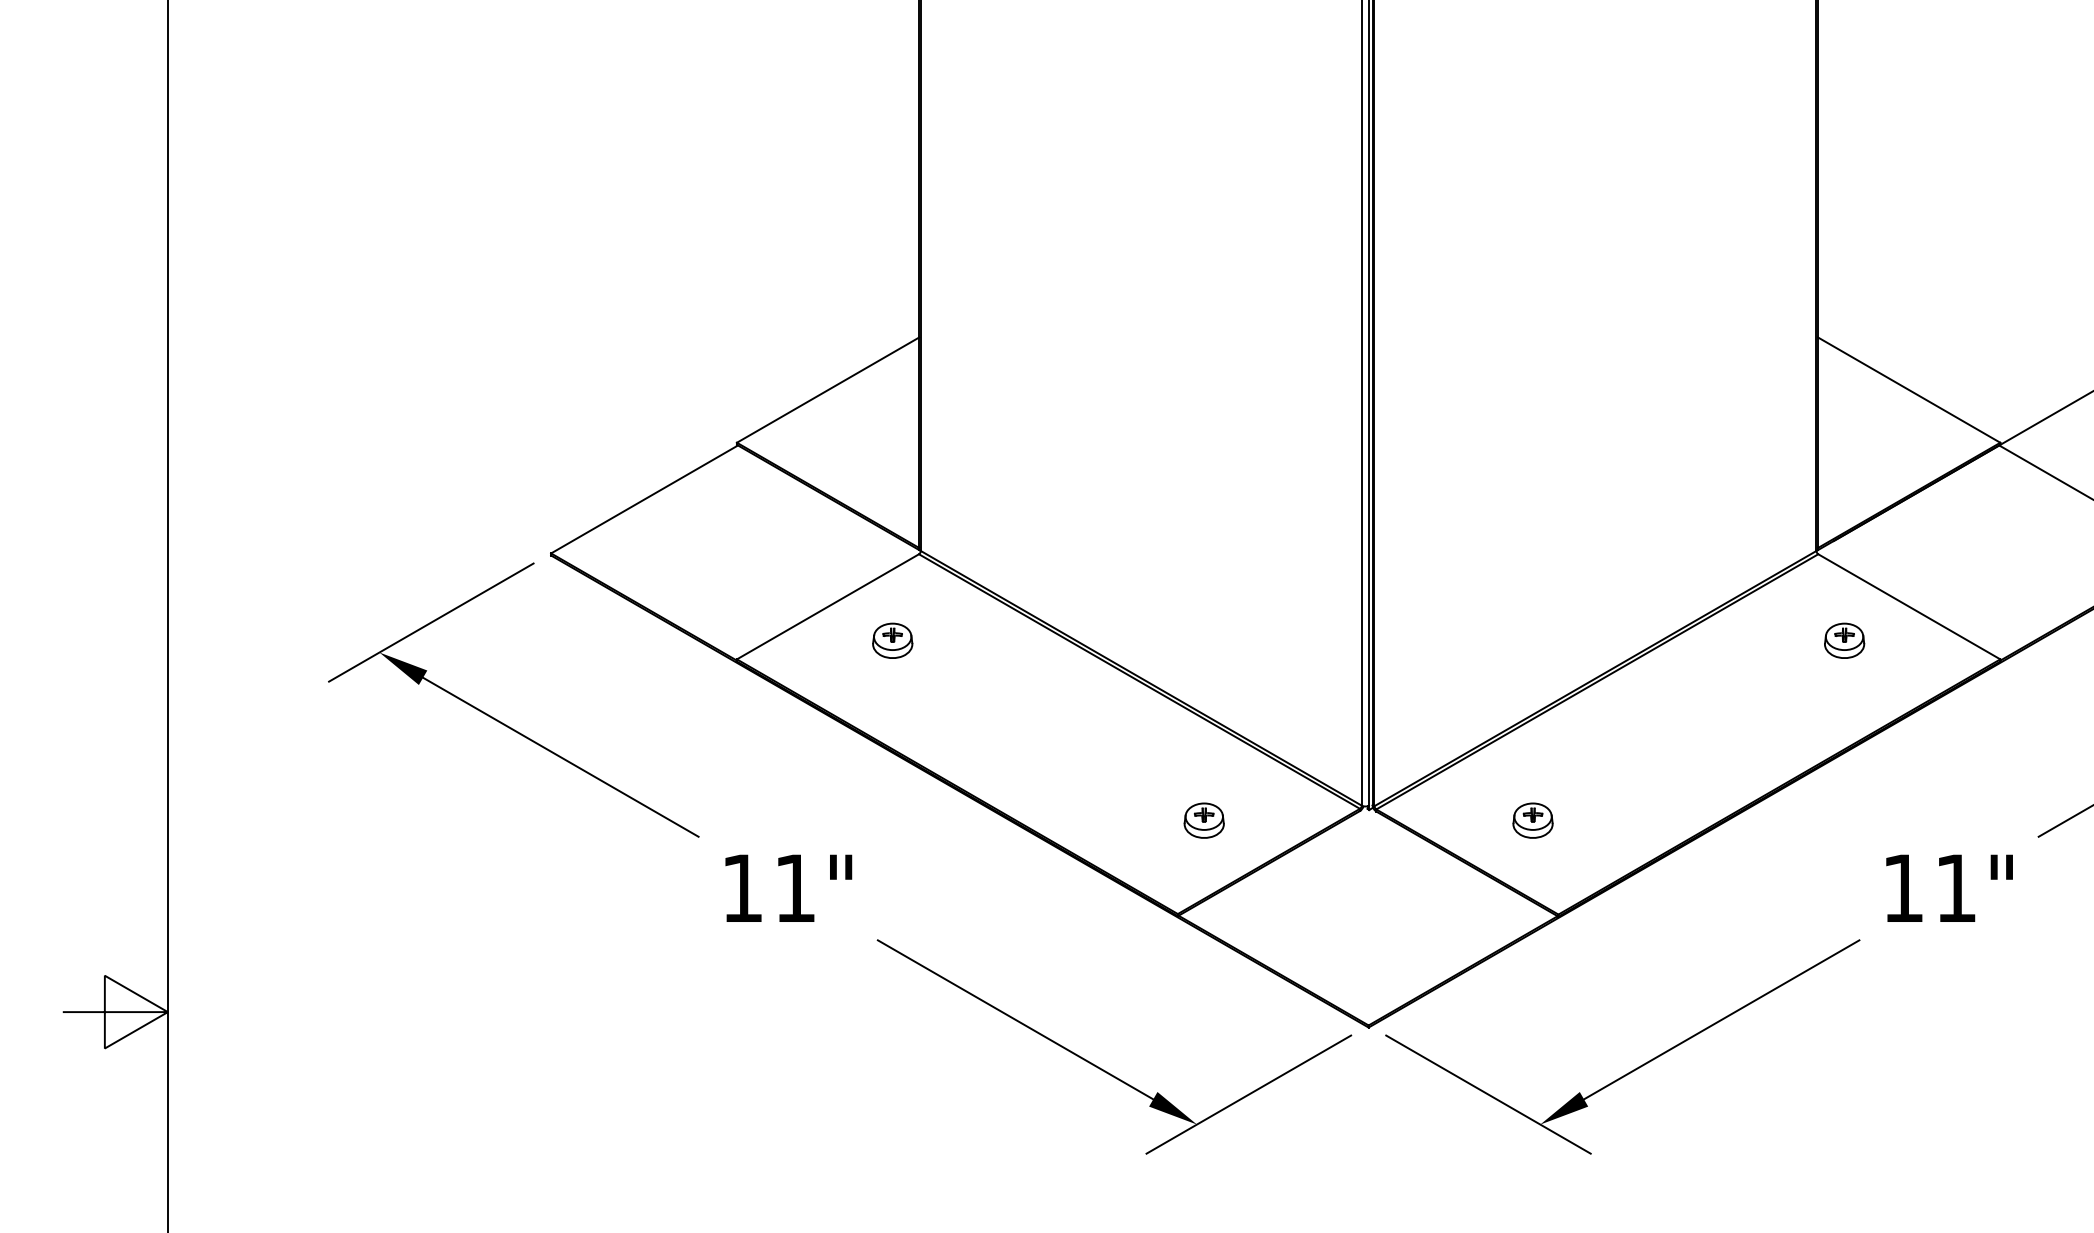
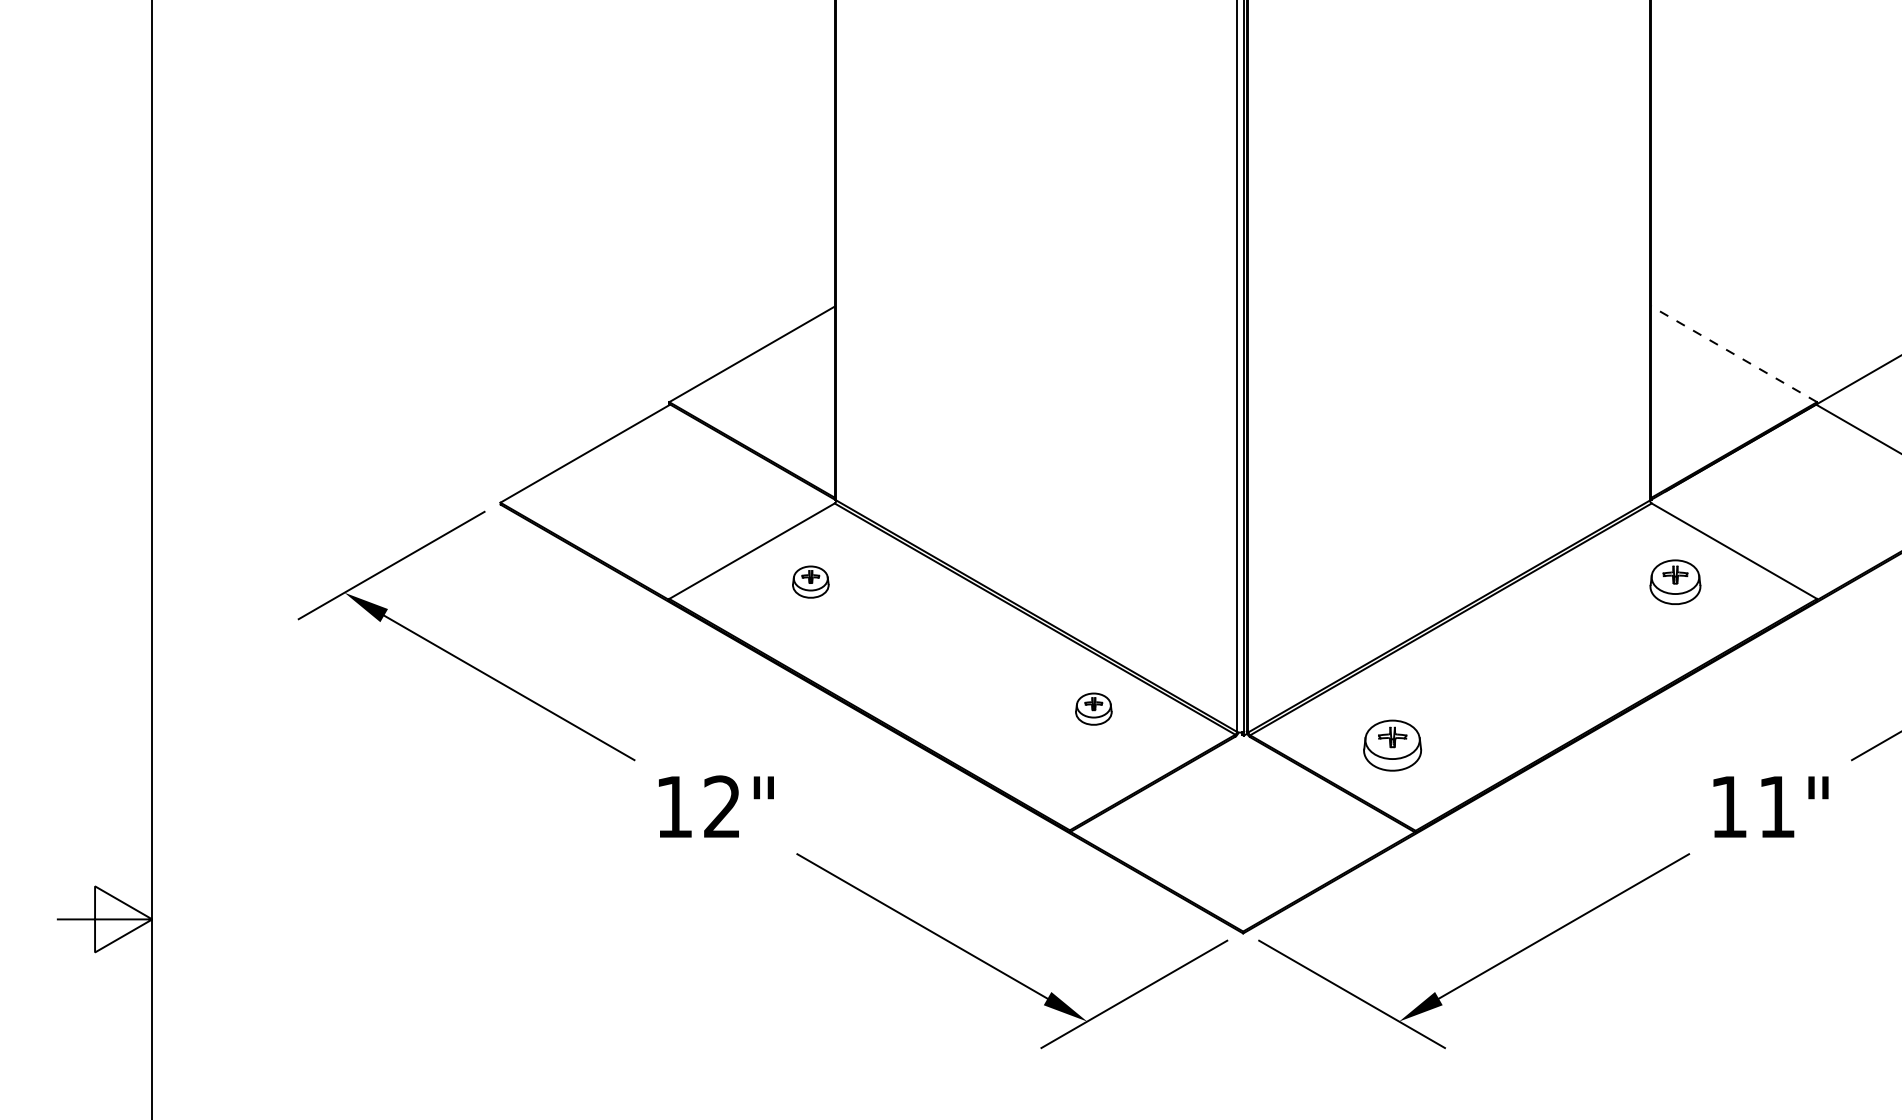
line: (1908, 389) -> (1733, 353), solid -> dashed
part: (1844, 640) -> (1675, 581), size x1.4
part: (1203, 820) -> (1093, 708), moved
part: (1532, 820) -> (1392, 745), size x1.6
text: (794, 887) -> (721, 806), 11" -> 12"

